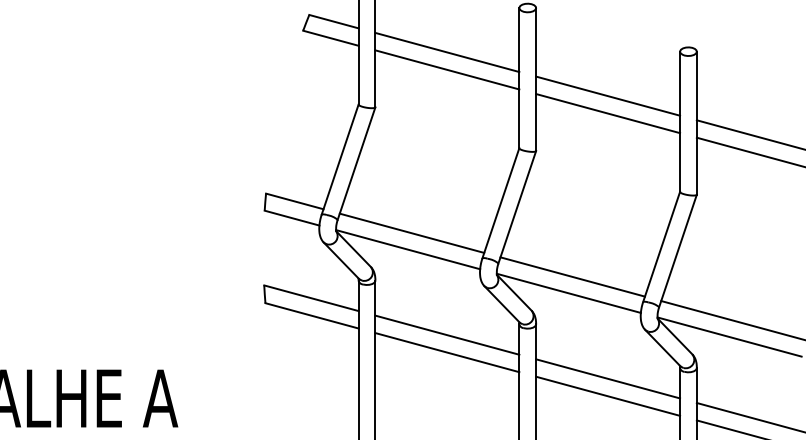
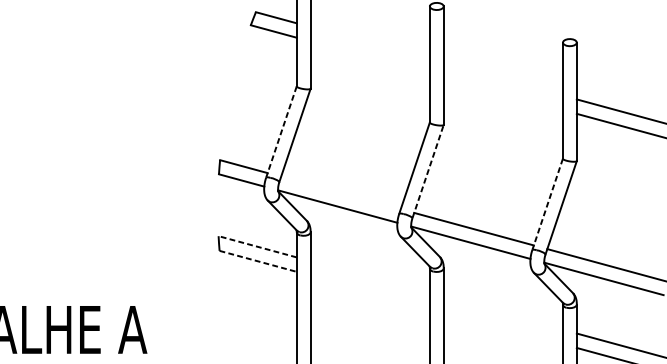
line: (447, 52) -> (370, 43), removed
line: (447, 69) -> (370, 57), removed
line: (608, 95) -> (503, 78), removed
line: (608, 113) -> (503, 93), removed
line: (340, 159) -> (281, 131), solid -> dashed
line: (517, 206) -> (428, 170), solid -> dashed
line: (411, 232) -> (340, 192), removed
line: (661, 246) -> (547, 203), solid -> dashed
line: (311, 298) -> (257, 247), solid -> dashed
line: (312, 315) -> (258, 261), solid -> dashed
line: (447, 334) -> (370, 276), removed
line: (447, 352) -> (370, 291), removed
line: (608, 378) -> (503, 313), removed
line: (608, 395) -> (503, 327), removed

